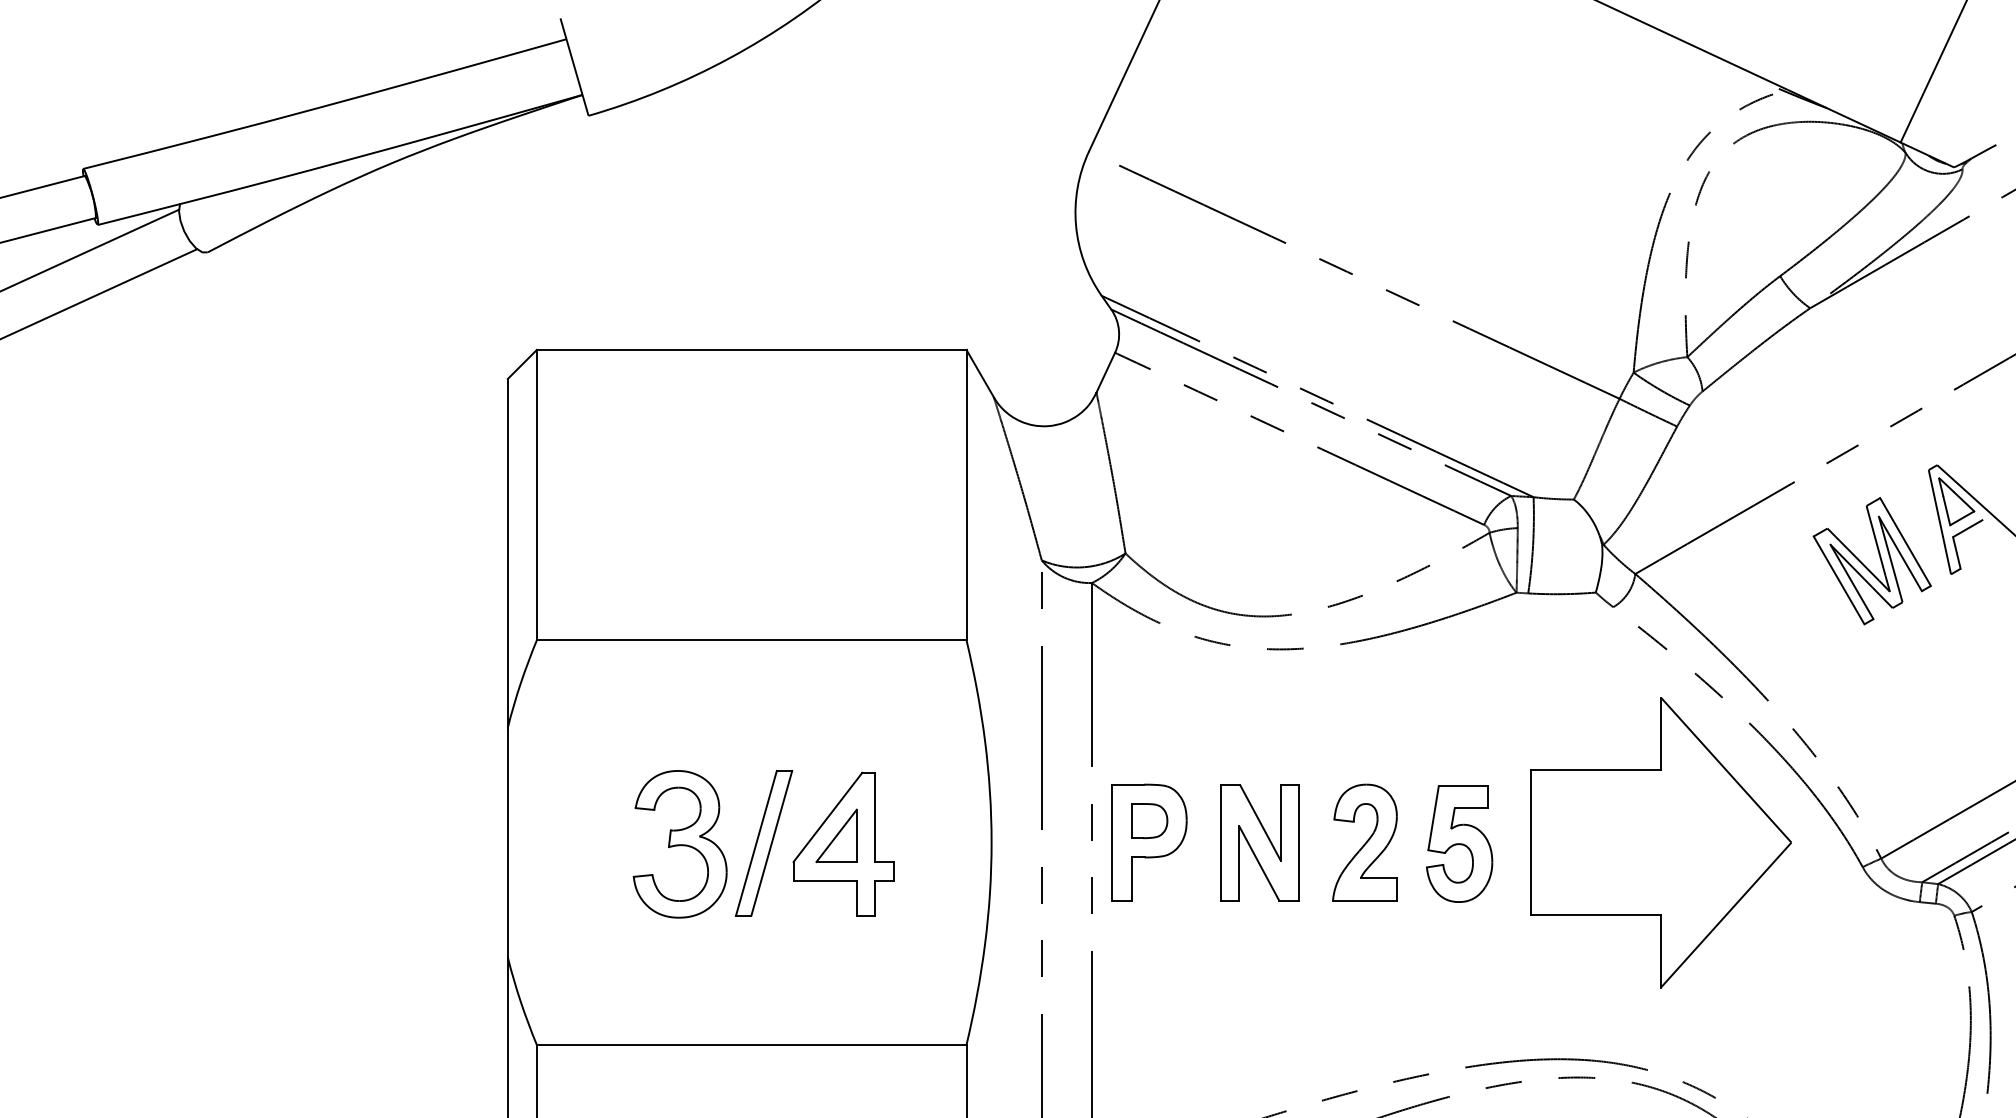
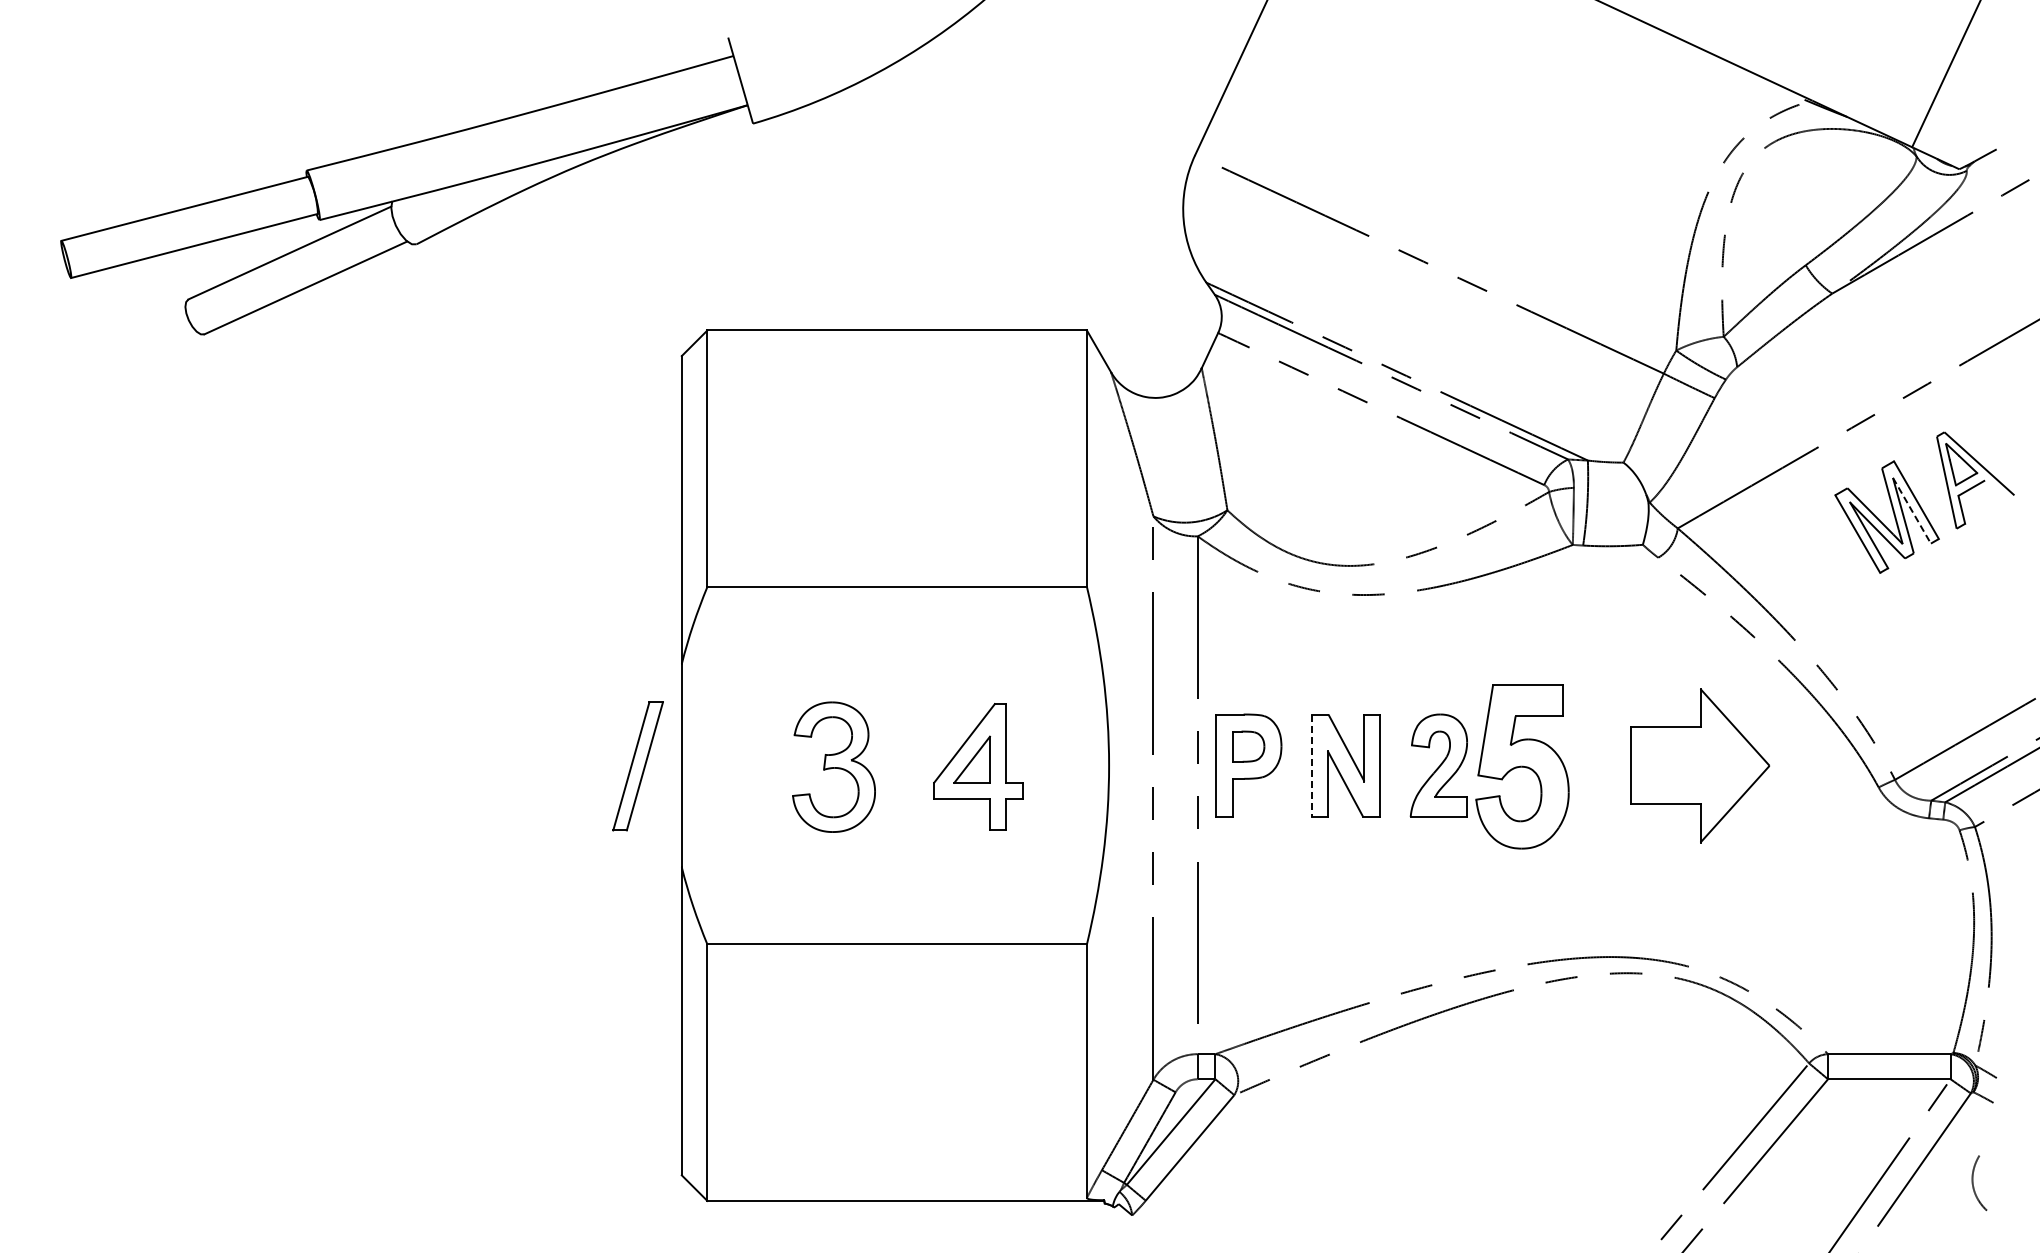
line: (1899, 553) -> (1911, 510), solid -> dashed
part: (1661, 842) -> (1700, 765), size x0.6
part: (763, 843) -> (637, 766), moved
line: (1220, 843) -> (1311, 766), solid -> dashed
part: (1459, 844) -> (1522, 767), size x1.6

